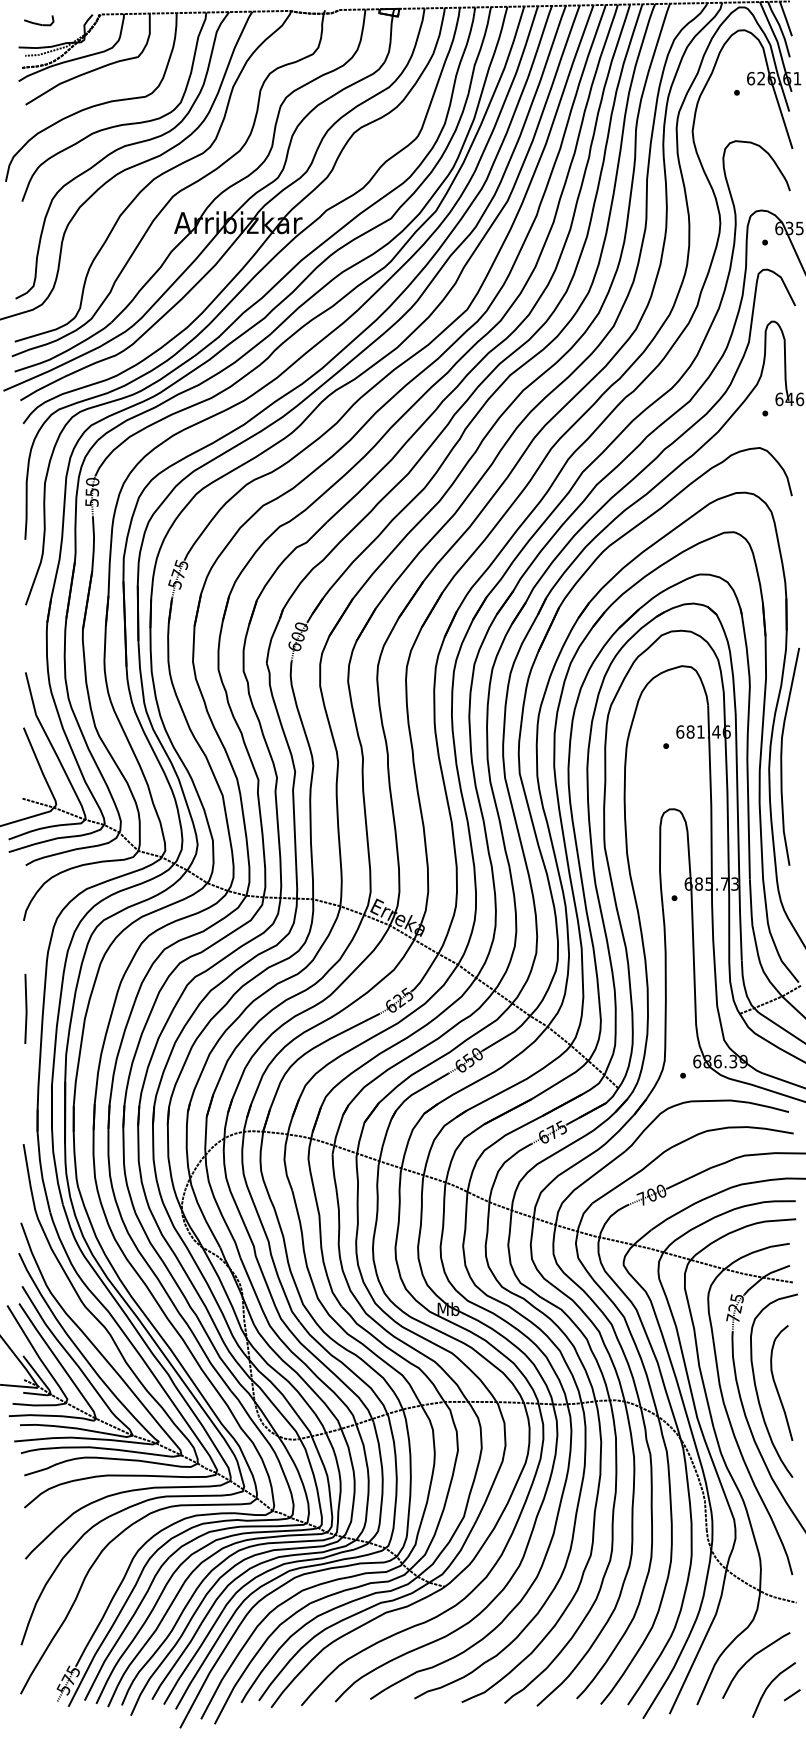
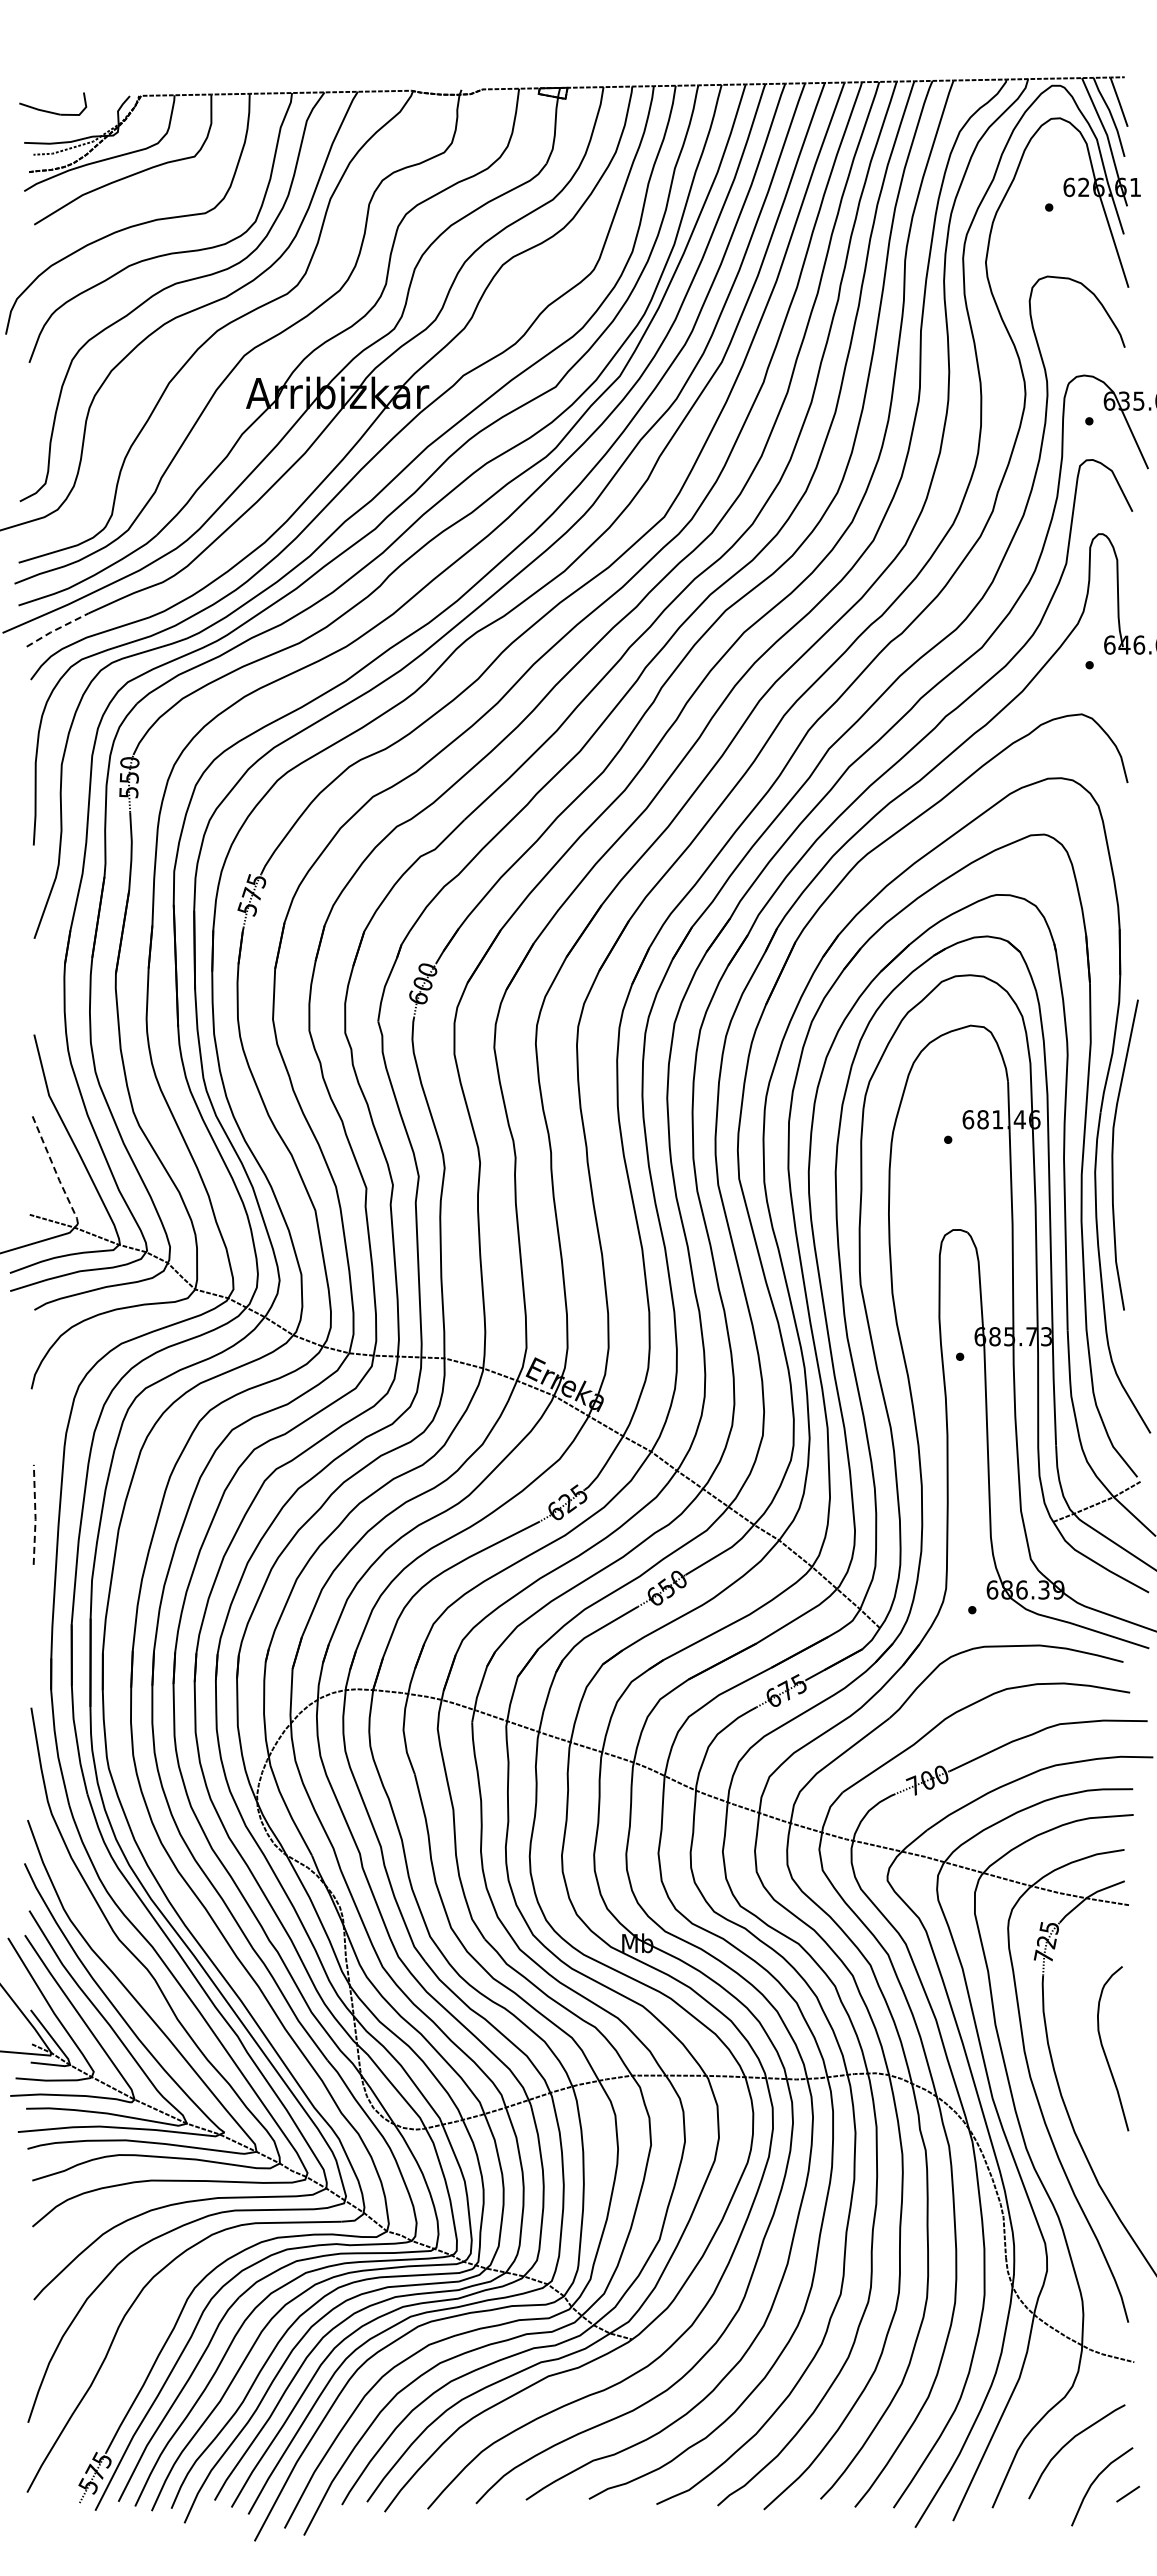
part: (39, 20) -> (53, 104), size x1.6
line: (41, 388) -> (56, 629), solid -> dashed
line: (39, 766) -> (54, 1169), solid -> dashed
line: (26, 1009) -> (35, 1515), solid -> dashed
curve: (757, 1391) -> (1078, 2060), removed

